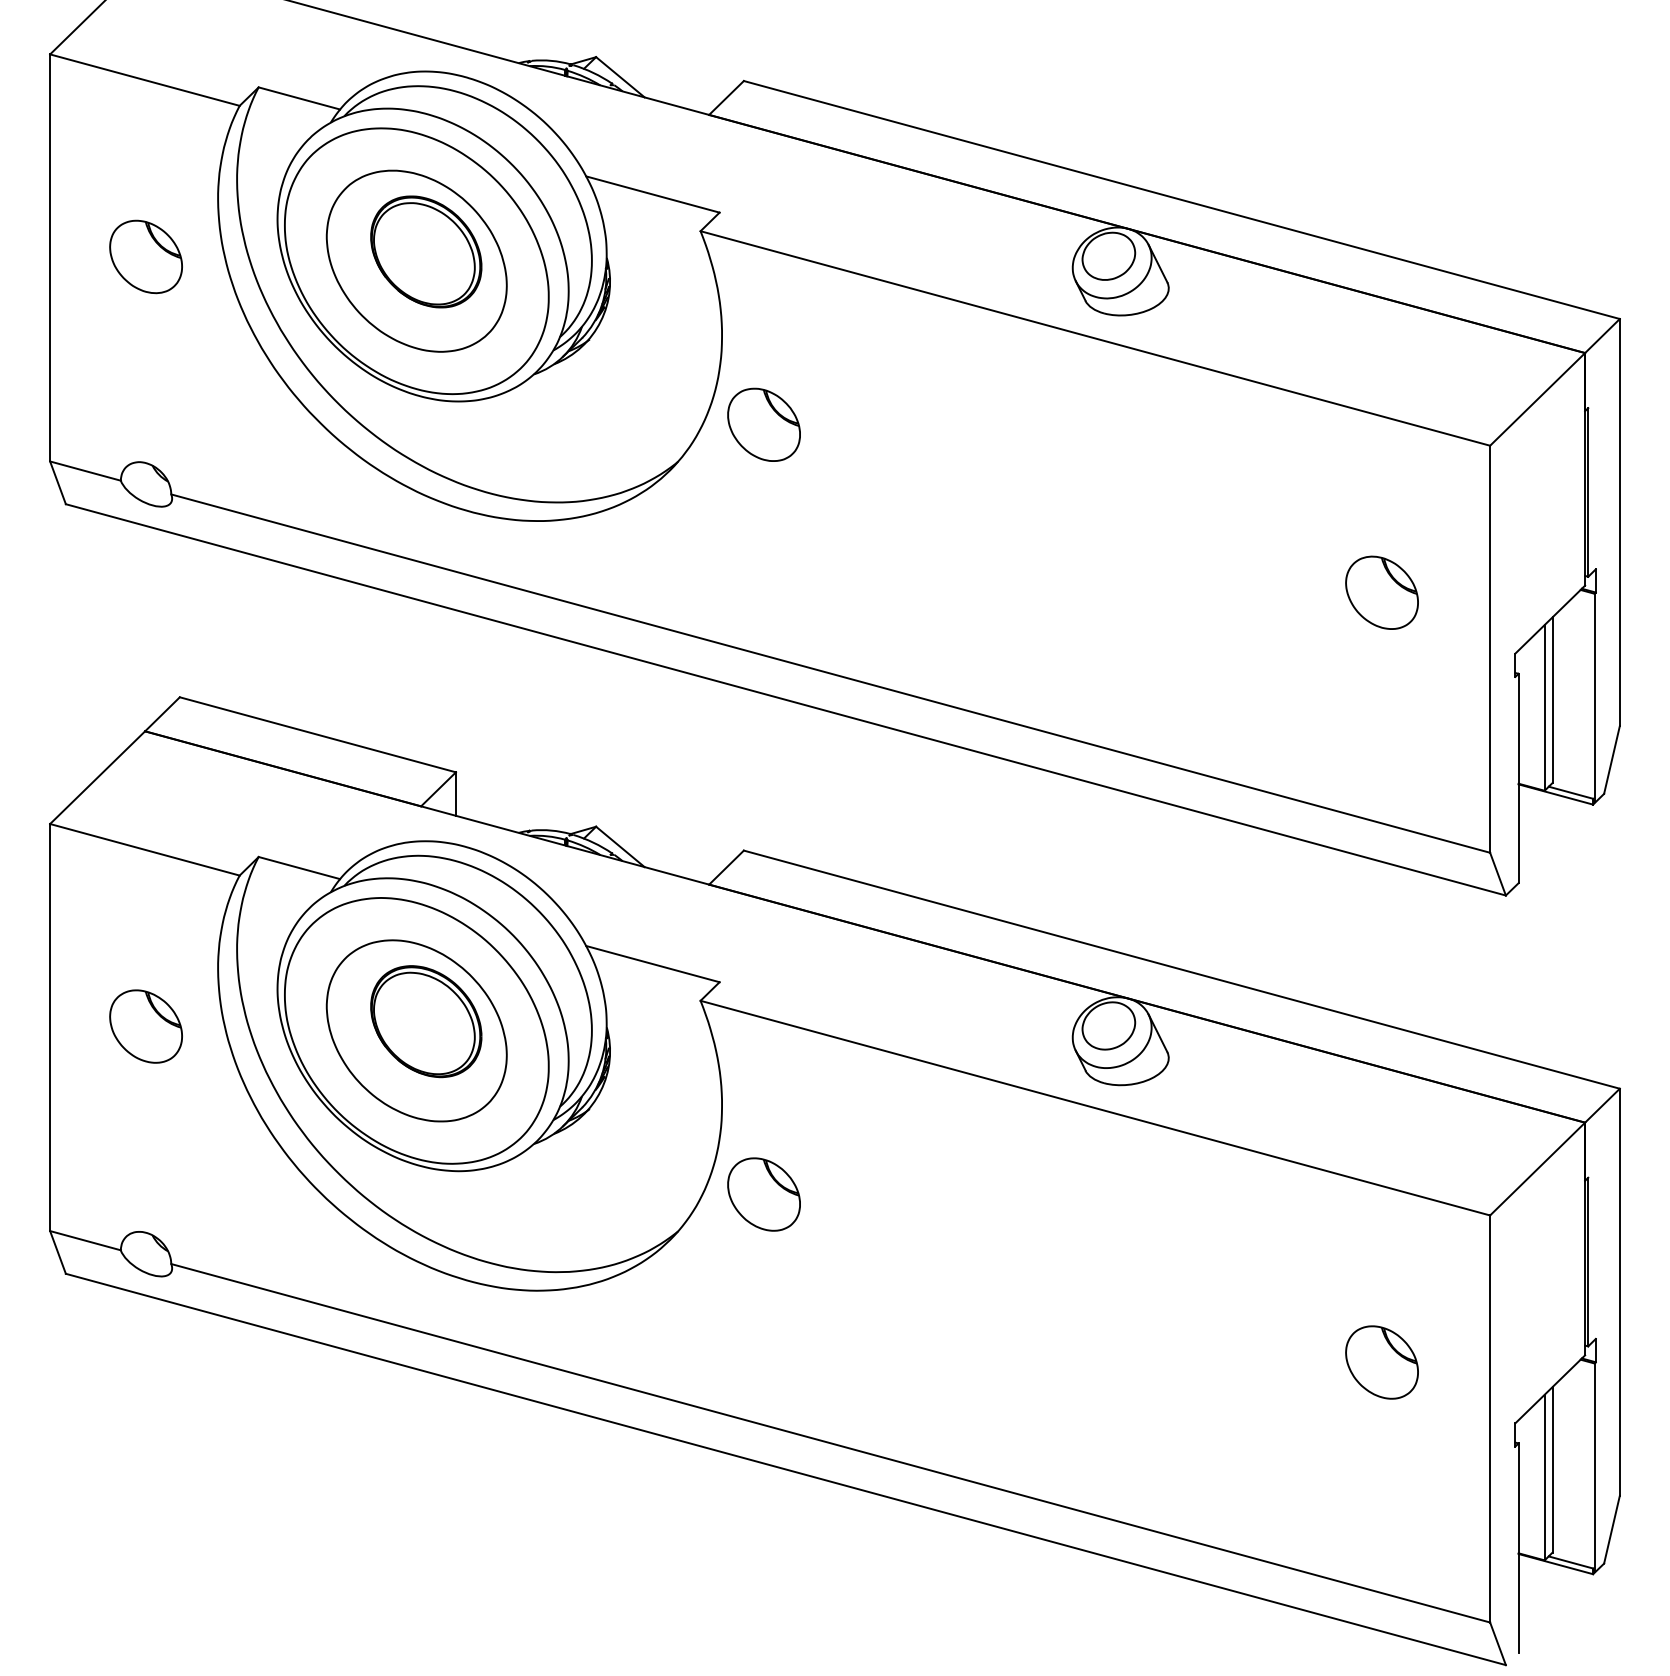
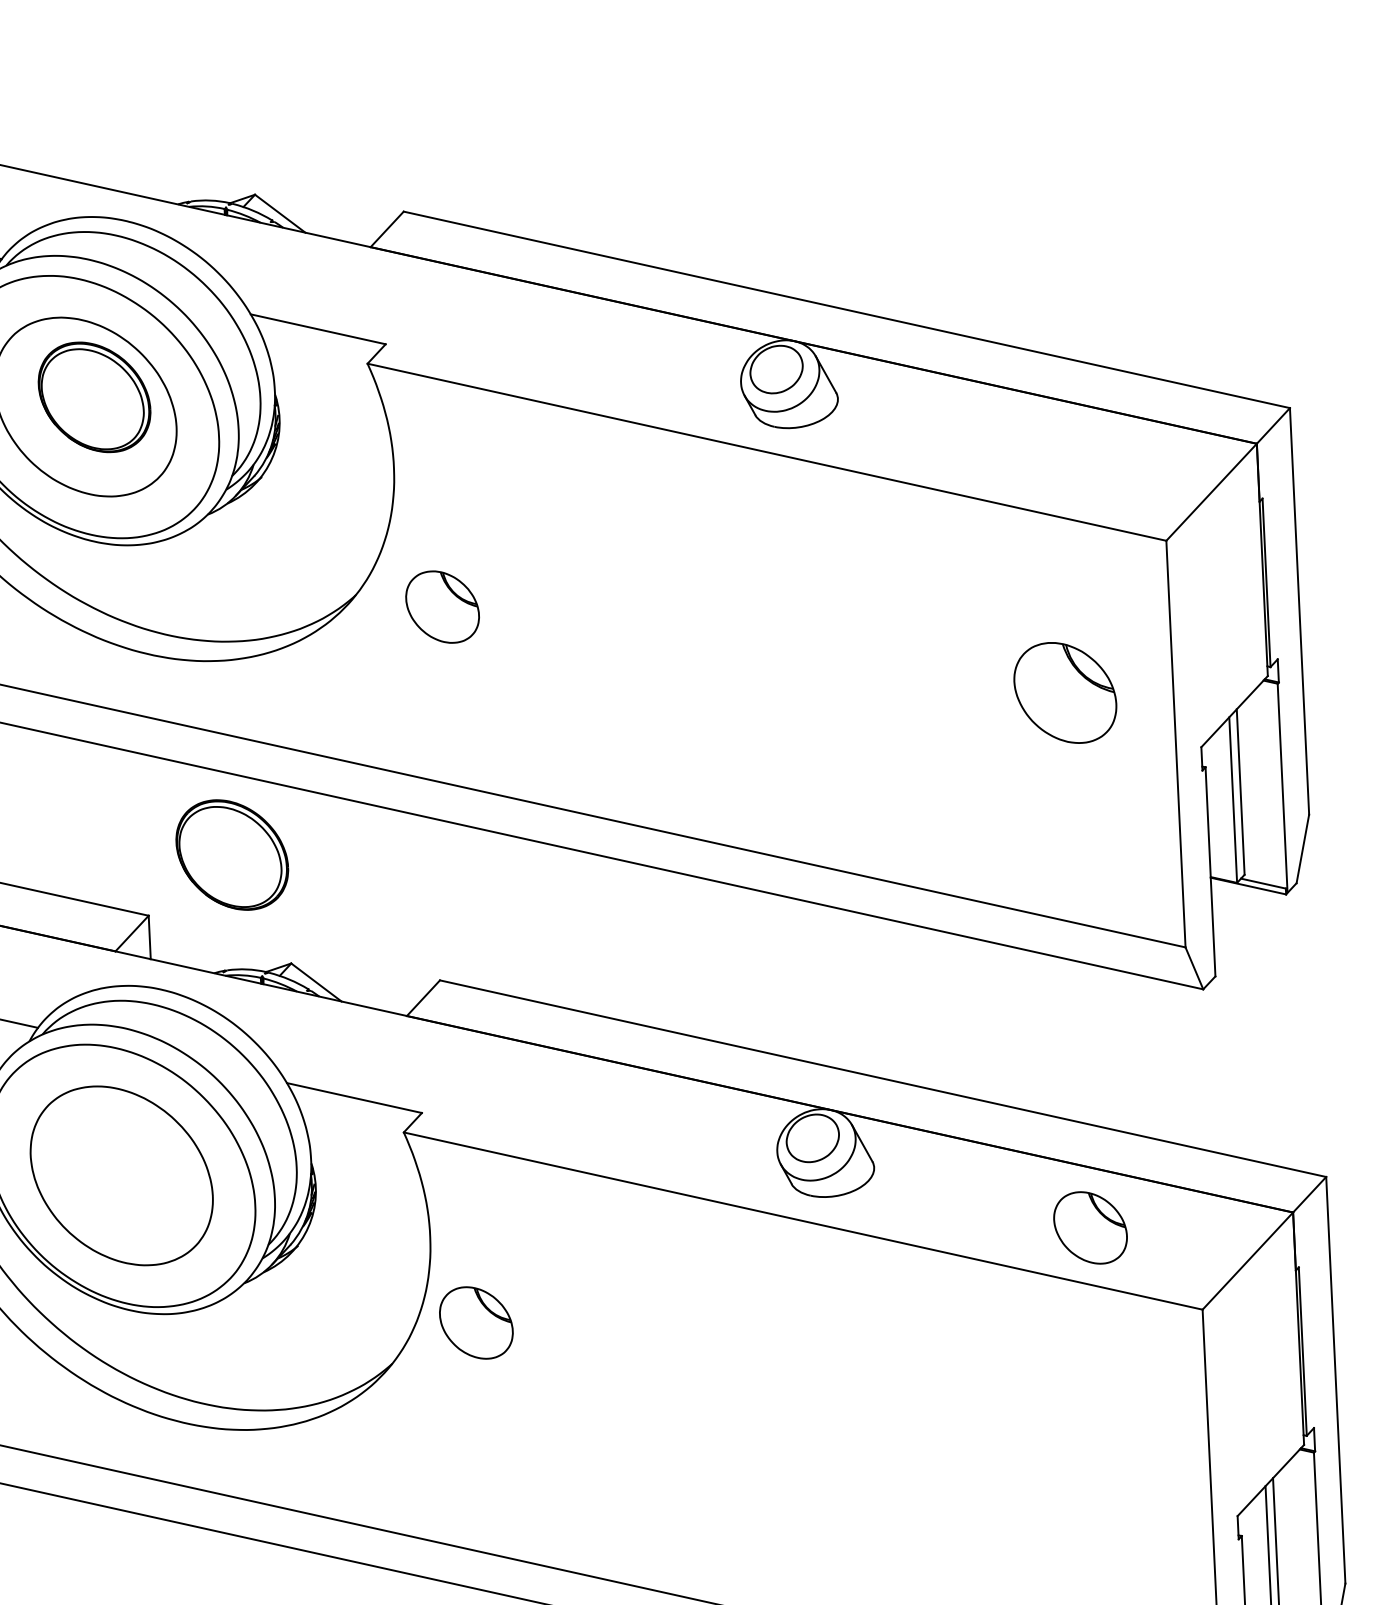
part: (763, 424) -> (442, 606), moved
part: (1381, 592) -> (1064, 692), size x1.4
part: (426, 1021) -> (232, 854), moved
part: (1381, 1362) -> (1090, 1227), moved

